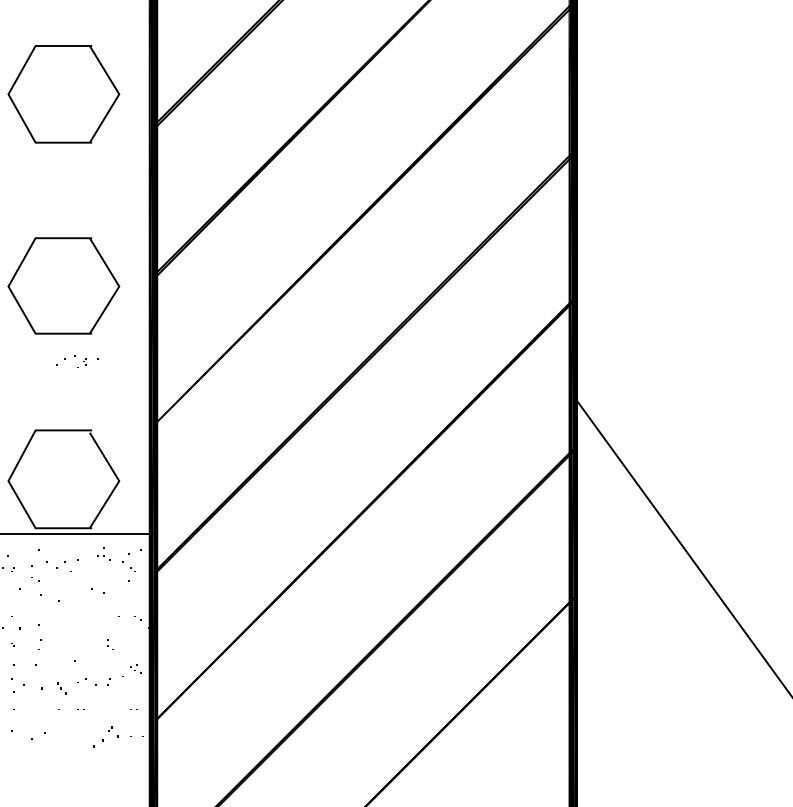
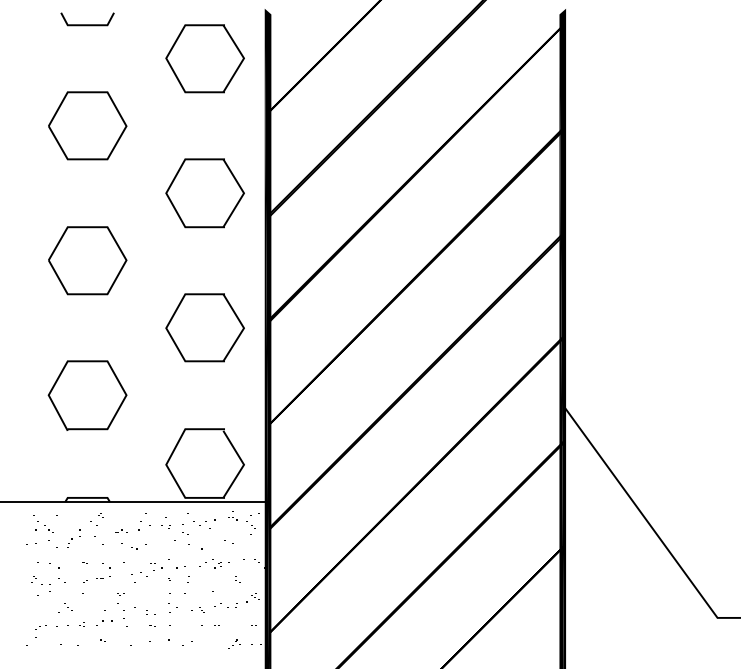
part: (77, 361) -> (214, 563), moved
part: (28, 627) -> (180, 567), size x0.62
part: (52, 687) -> (197, 609), size x0.71
part: (105, 735) -> (234, 643), size x0.62

